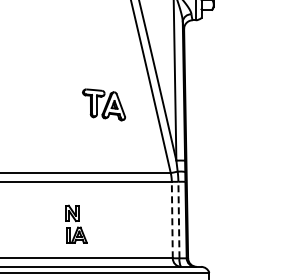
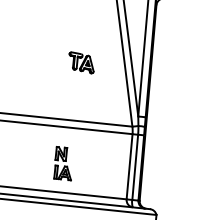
part: (103, 105) -> (81, 63), size x0.71
line: (172, 220) -> (129, 167), dashed -> solid
line: (178, 220) -> (134, 167), dashed -> solid
part: (76, 223) -> (63, 162), moved

